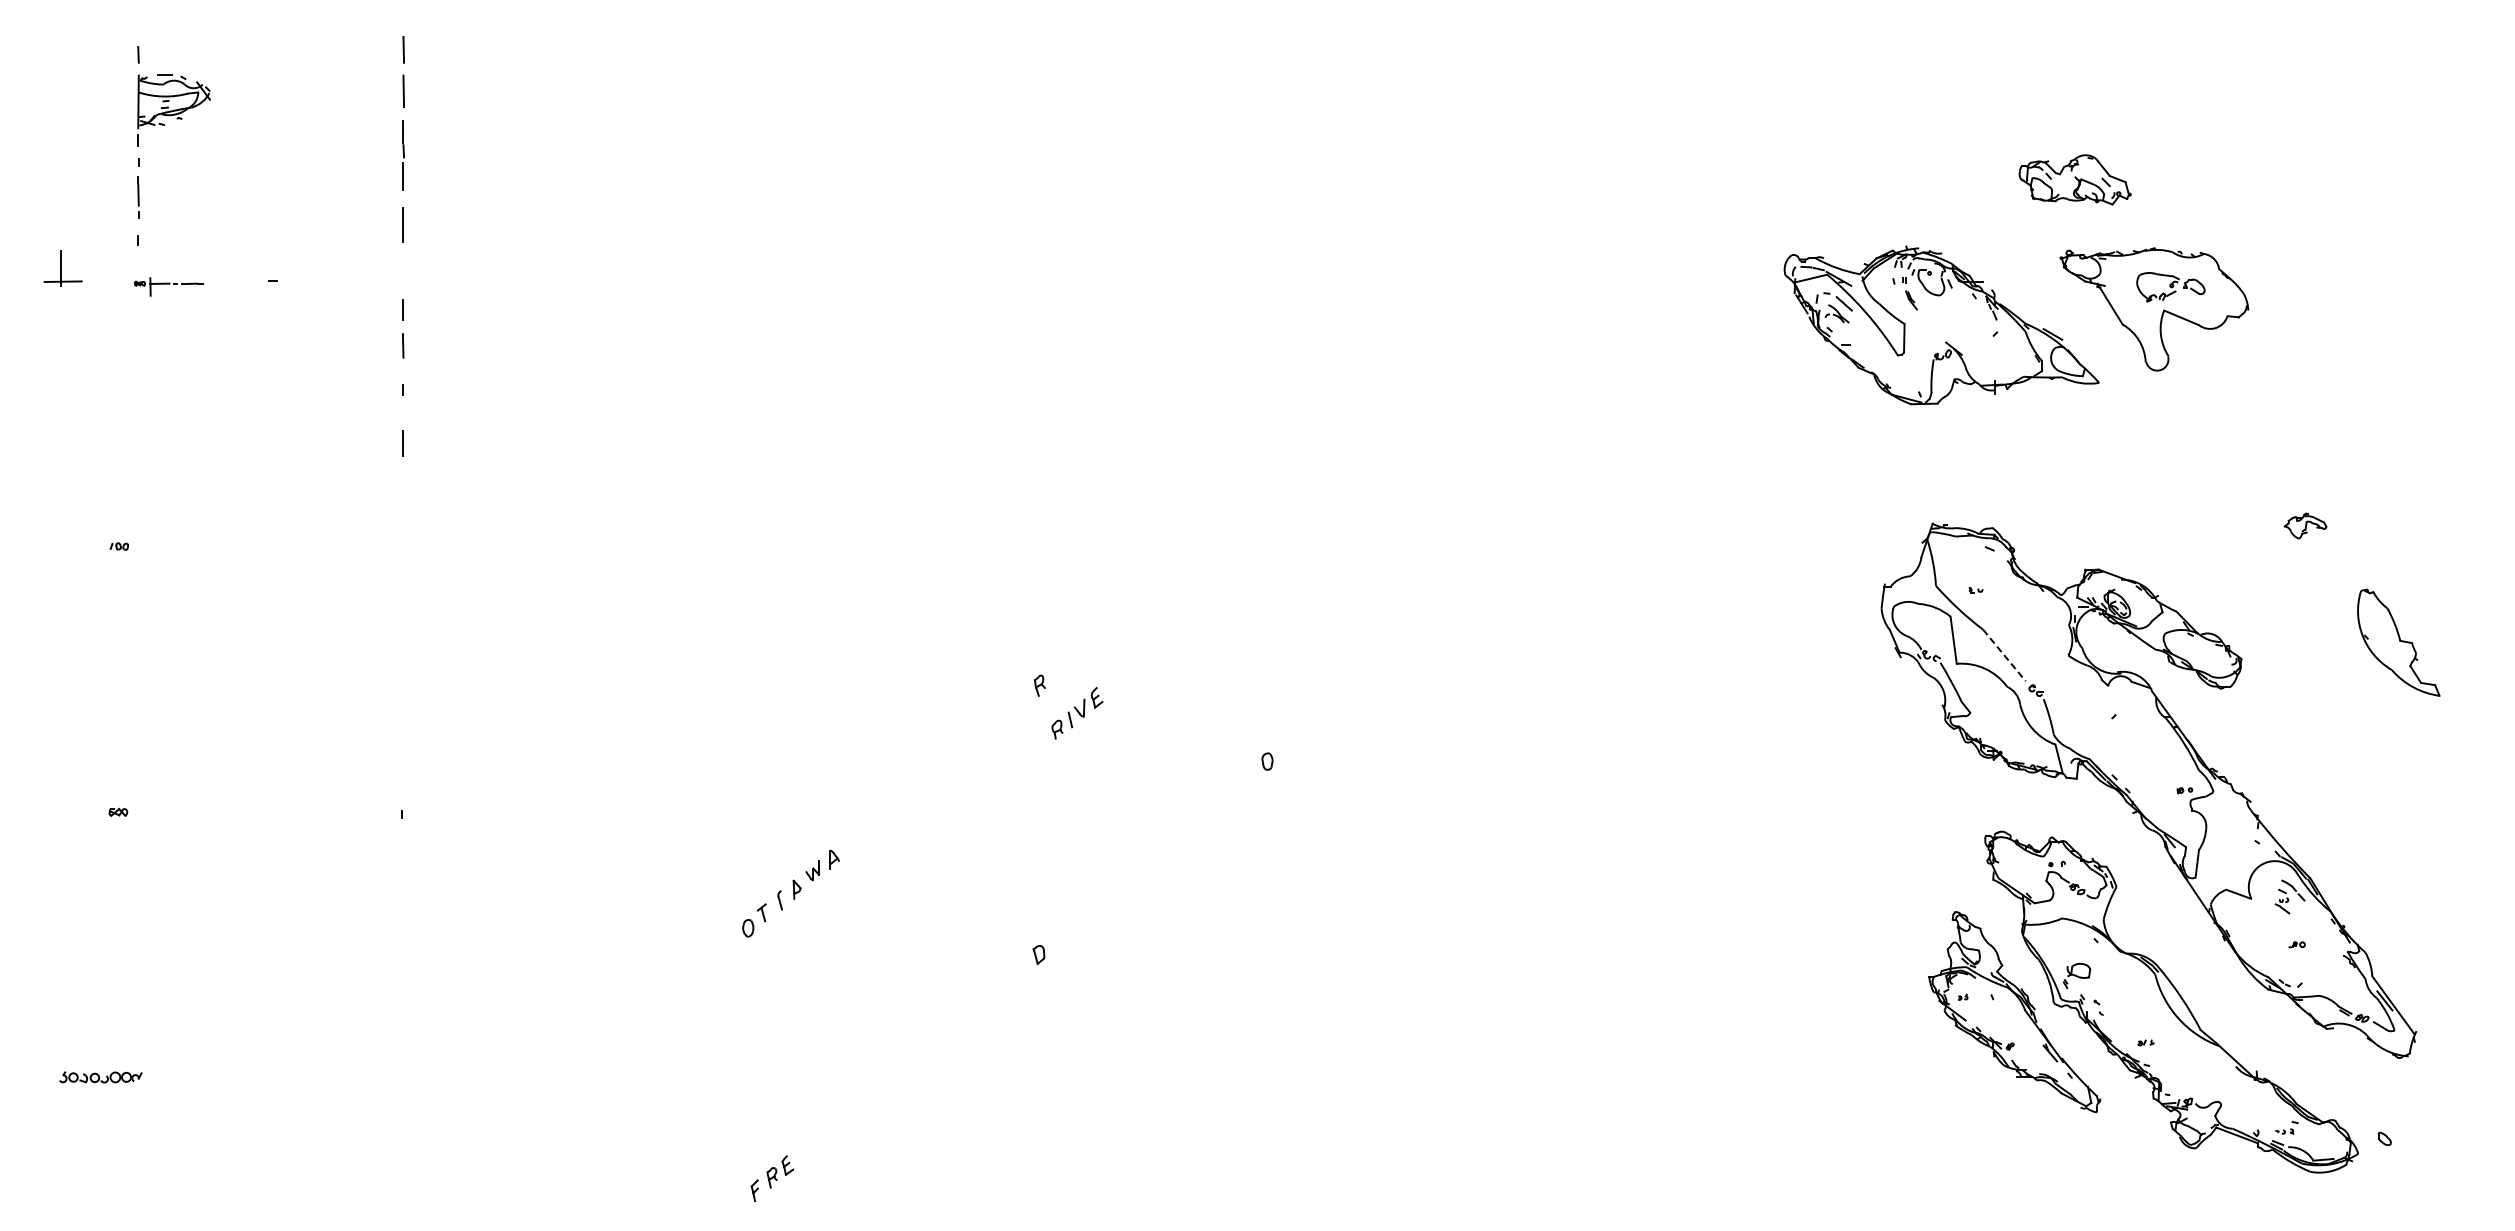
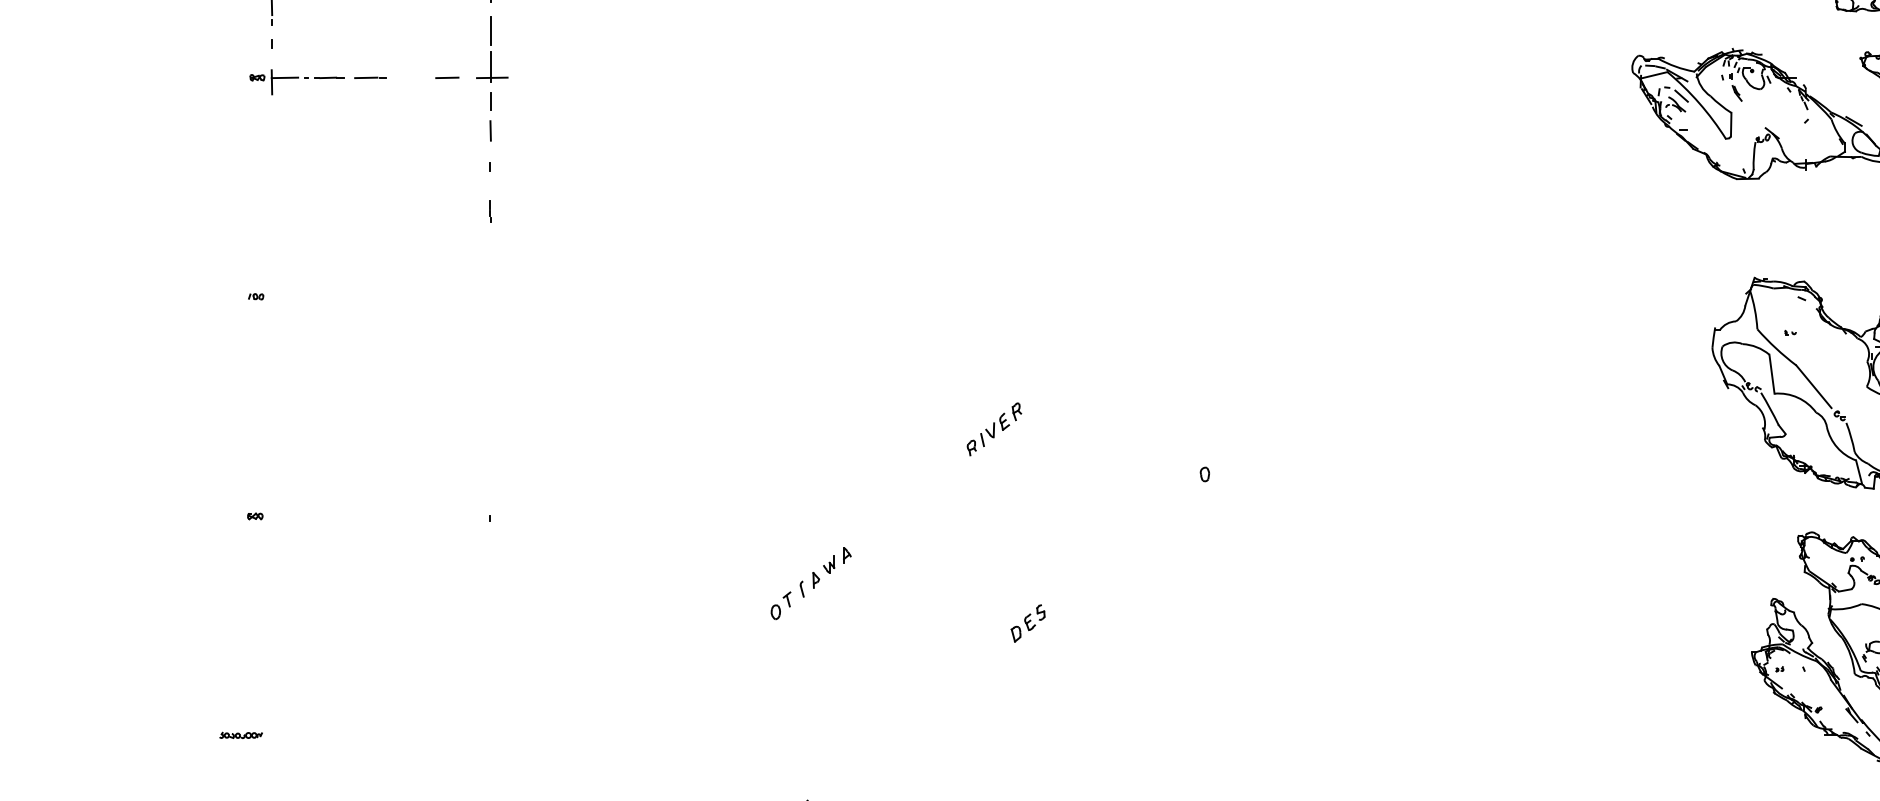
part: (62, 268) -> (491, 66), moved
line: (252, 281) -> (366, 77), added
line: (350, 281) -> (447, 77), added
part: (168, 286) -> (296, 81), size x1.67
line: (2004, 655) -> (1814, 386), dashed -> solid
part: (1077, 713) -> (988, 434), moved
part: (1061, 934) -> (1034, 617), added
part: (101, 1077) -> (241, 735), size x0.62

